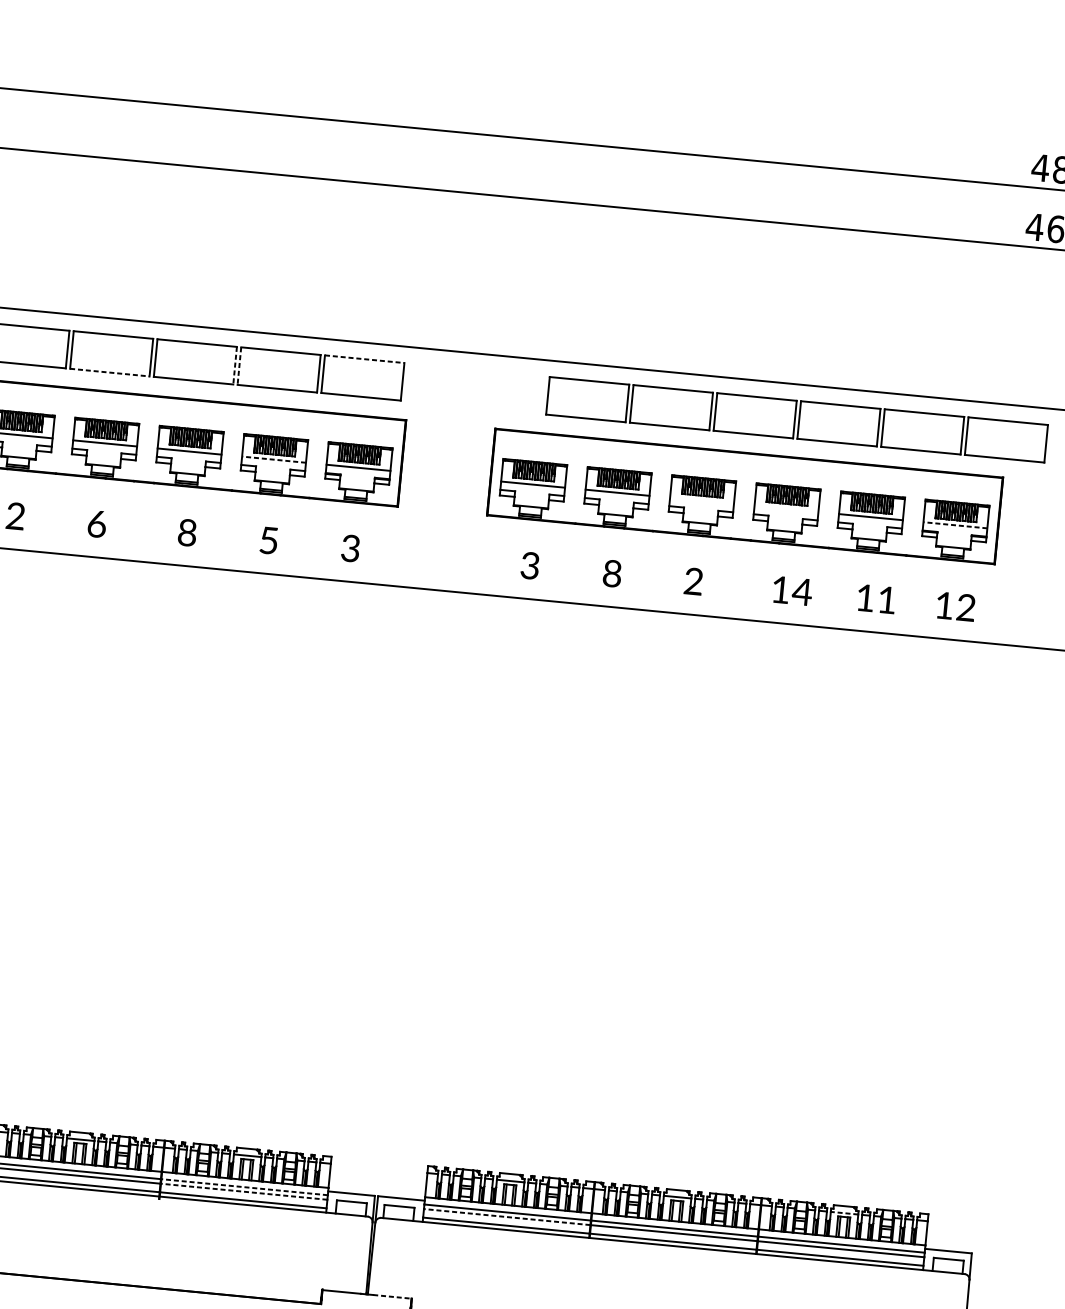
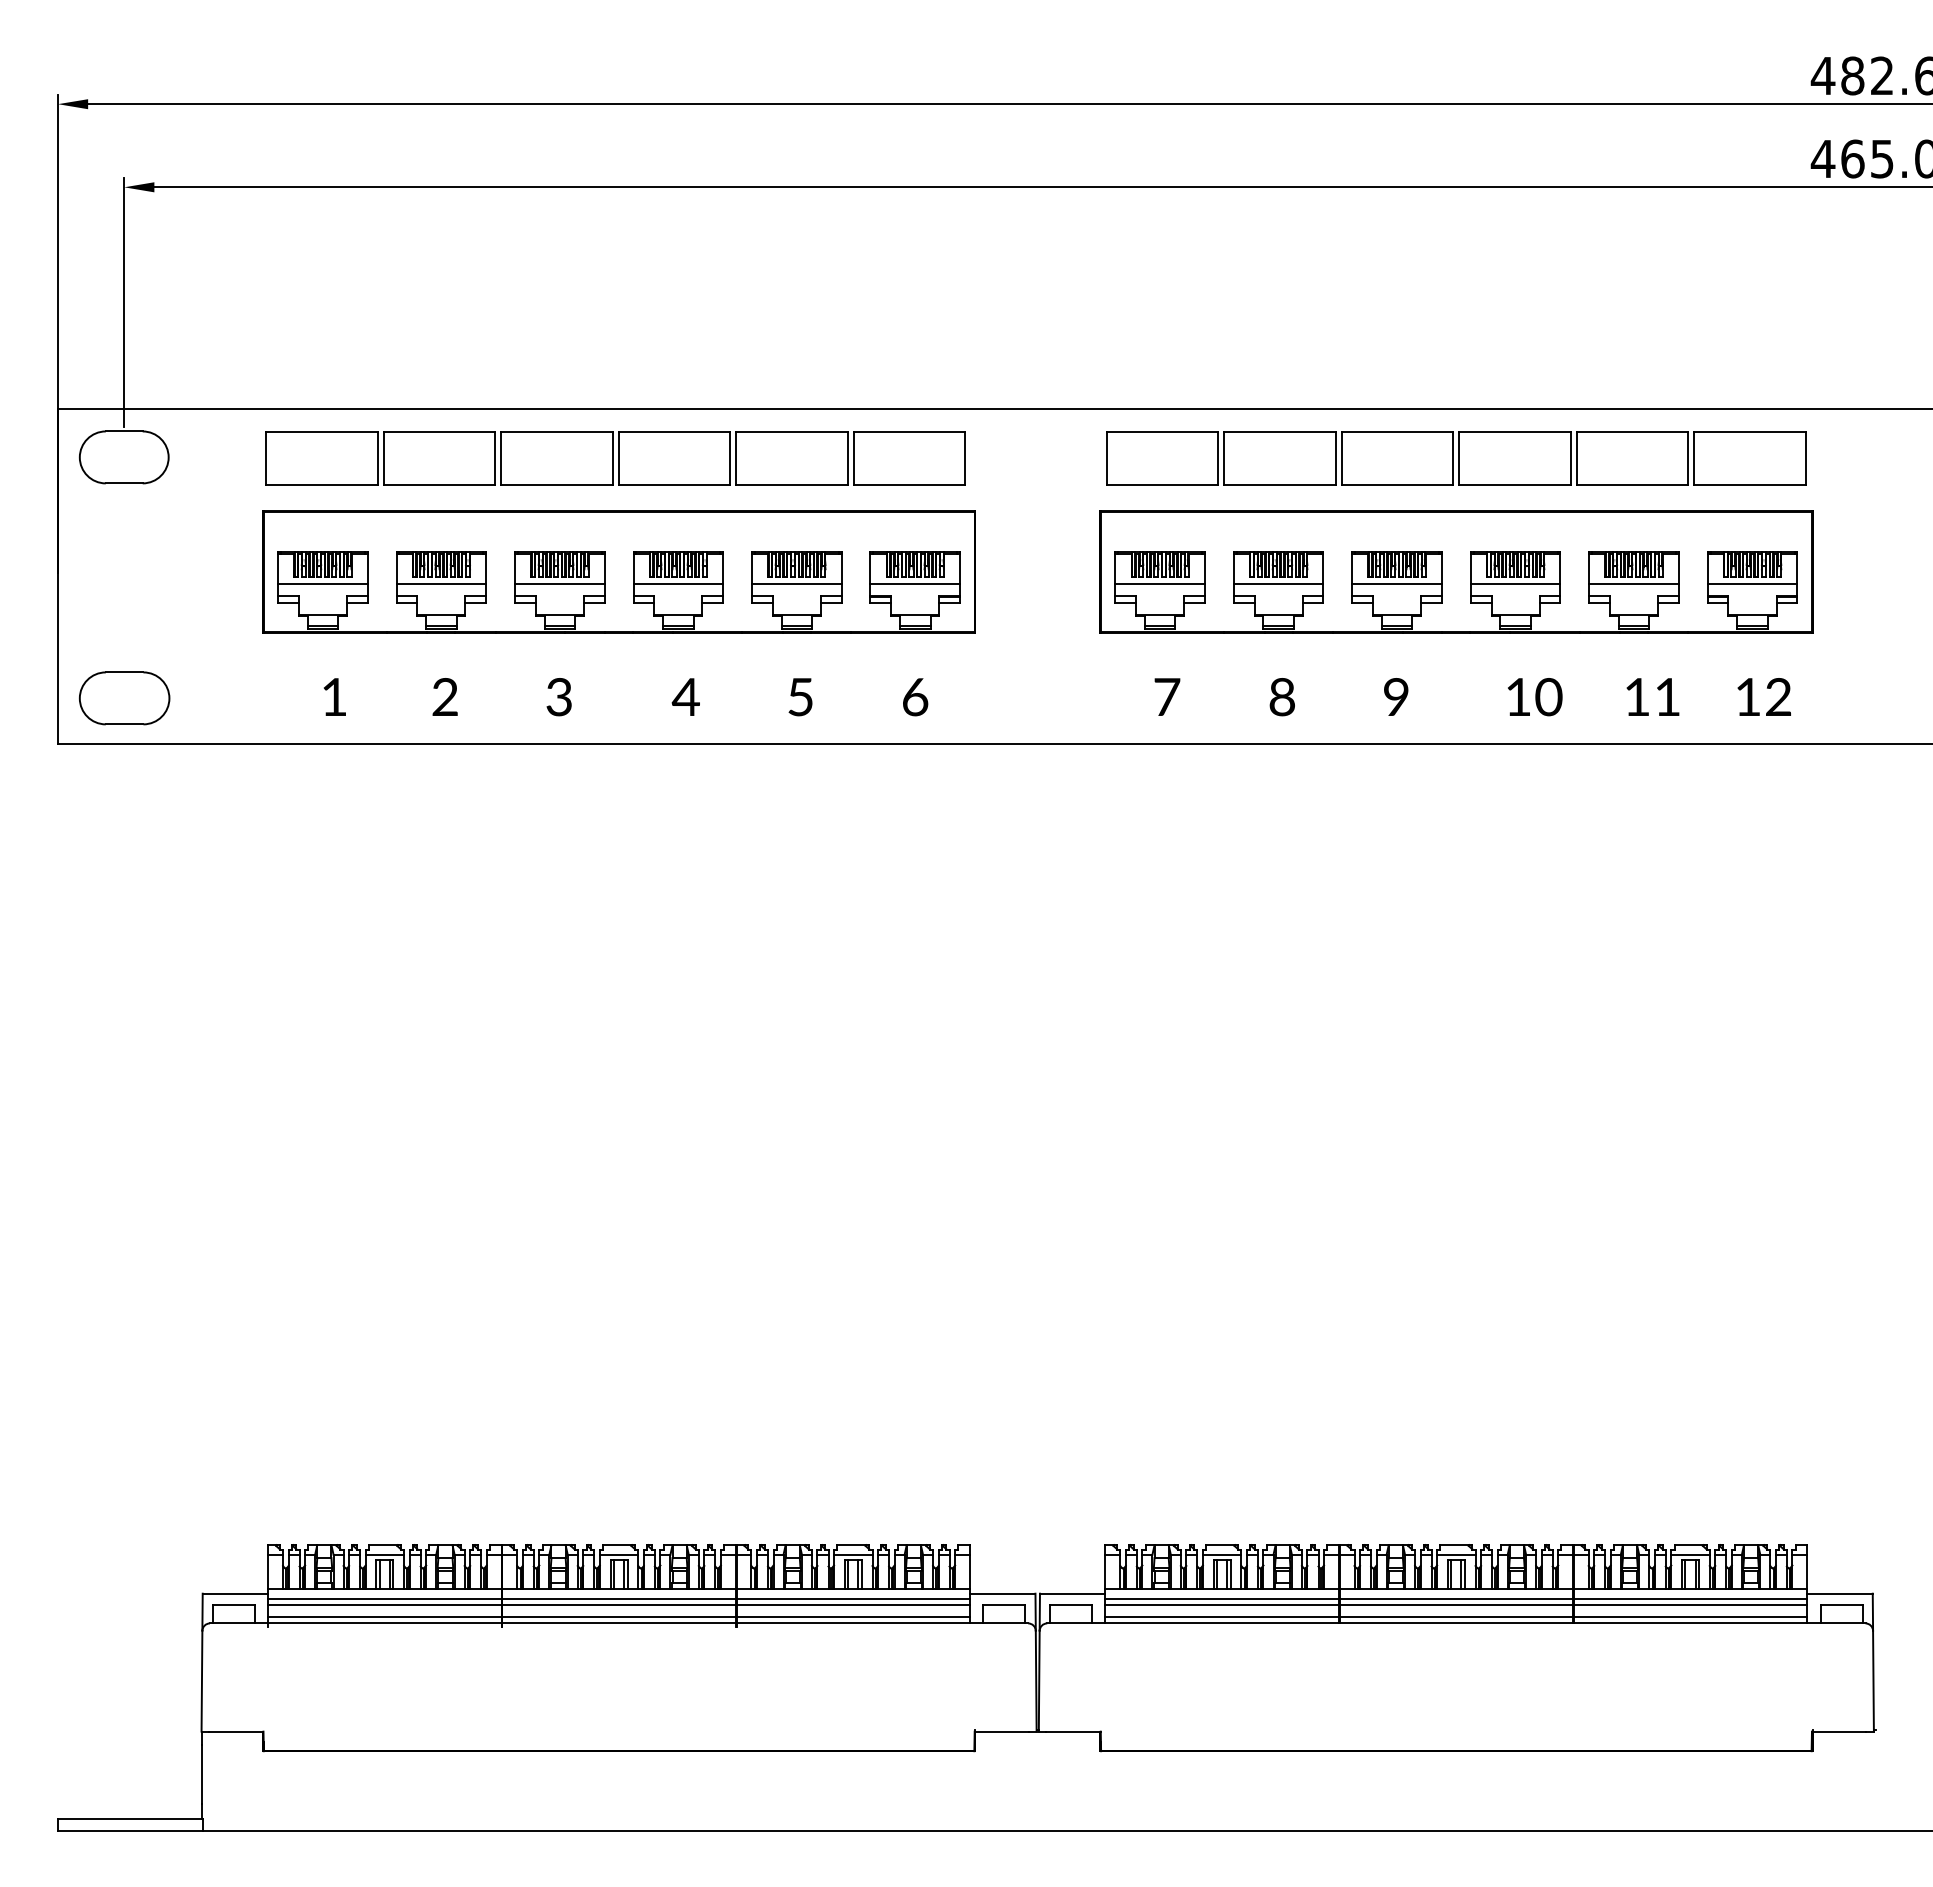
line: (364, 359) -> (909, 432), dashed -> solid
line: (235, 366) -> (730, 459), dashed -> solid
line: (239, 366) -> (736, 459), dashed -> solid
line: (109, 372) -> (556, 484), dashed -> solid
part: (797, 419) -> (1456, 458), moved
line: (273, 459) -> (796, 583), dashed -> solid
line: (701, 500) -> (1396, 583), added
line: (786, 508) -> (1515, 583), added
text: (97, 524) -> (559, 697), 6 -> 3
line: (955, 524) -> (1752, 583), dashed -> solid
text: (186, 532) -> (685, 697), 8 -> 4
text: (350, 548) -> (915, 697), 3 -> 6
text: (530, 566) -> (1167, 697), 3 -> 7
text: (693, 581) -> (1395, 696), 2 -> 9
text: (802, 592) -> (1548, 697), 14 -> 10
line: (244, 1187) -> (853, 1599), dashed -> solid
line: (244, 1191) -> (853, 1605), dashed -> solid
line: (844, 1212) -> (1690, 1554), dashed -> solid
line: (507, 1217) -> (1222, 1605), dashed -> solid
line: (393, 1296) -> (1074, 1731), dashed -> solid

